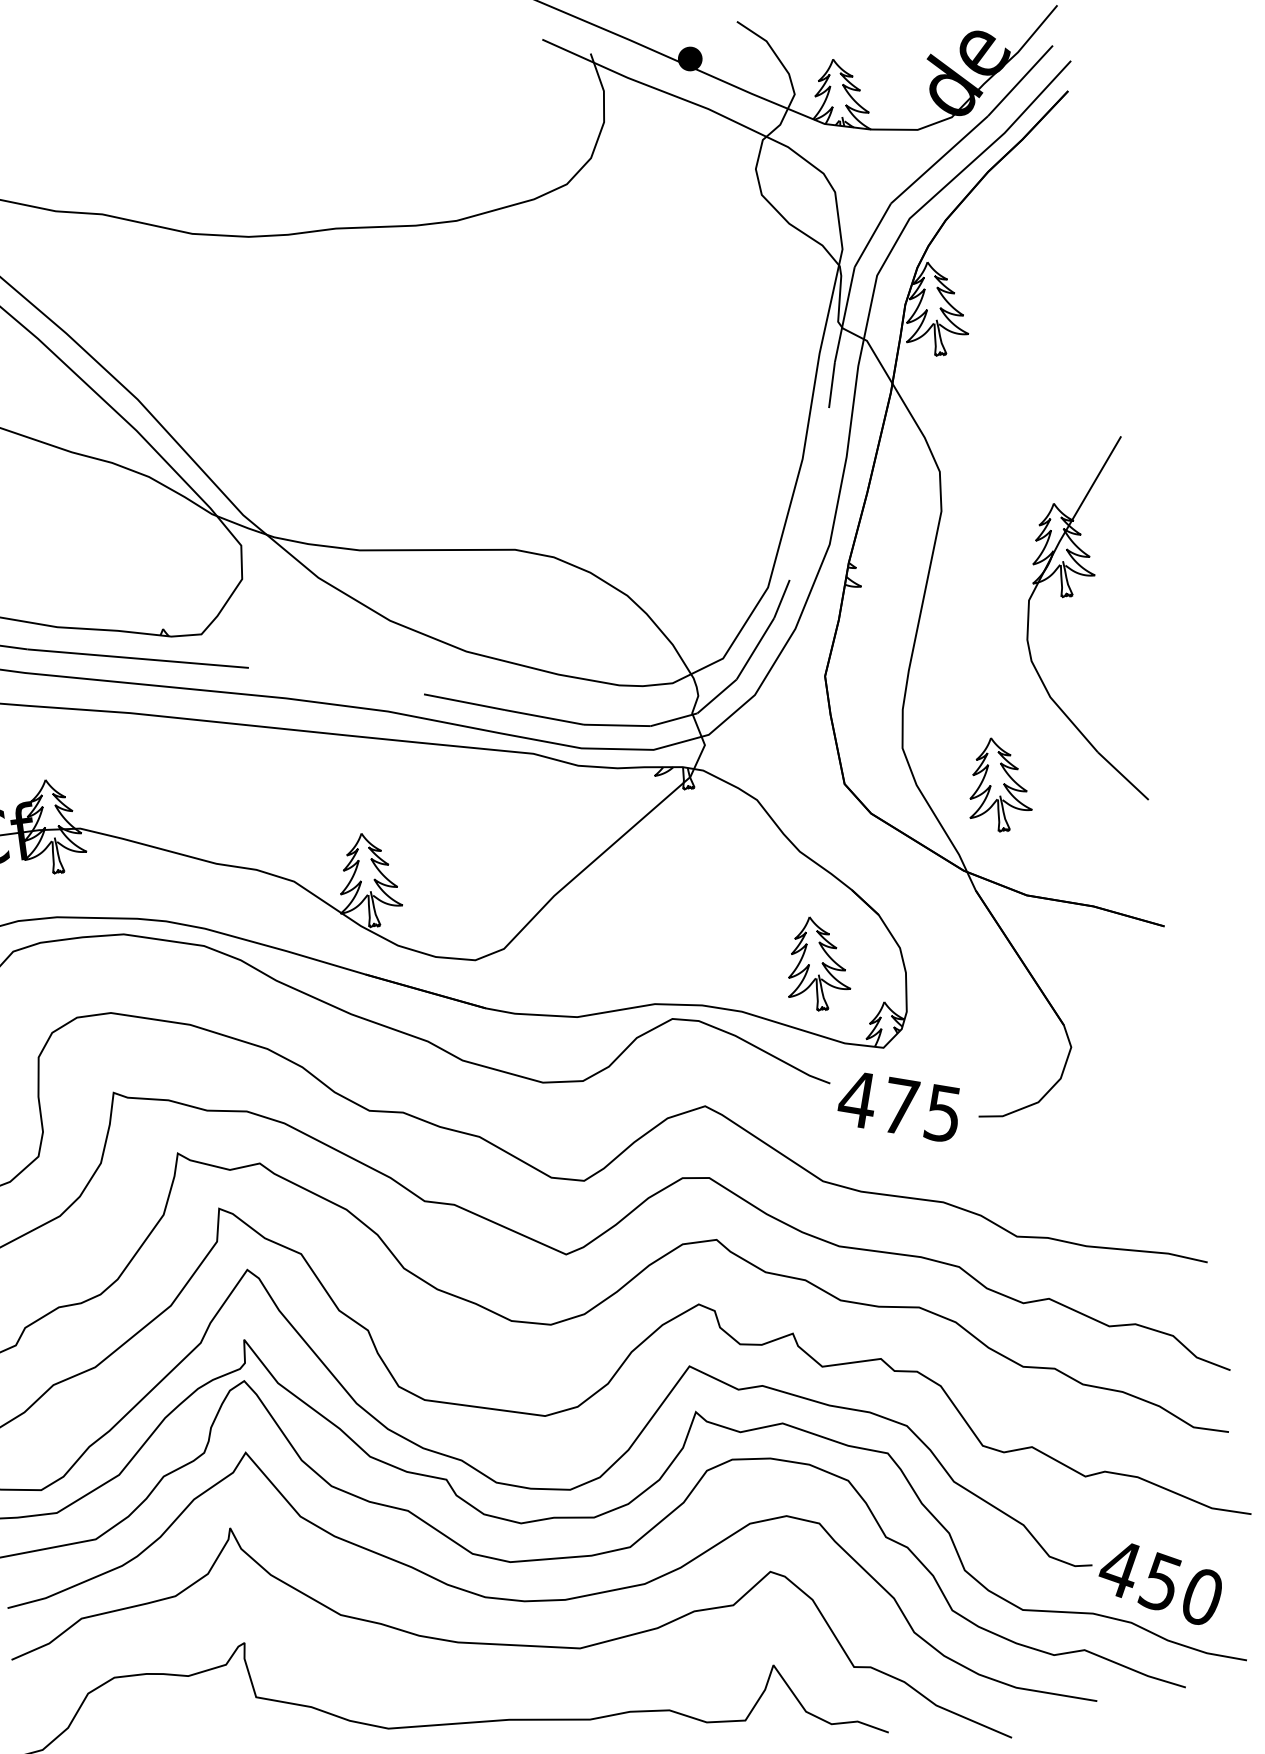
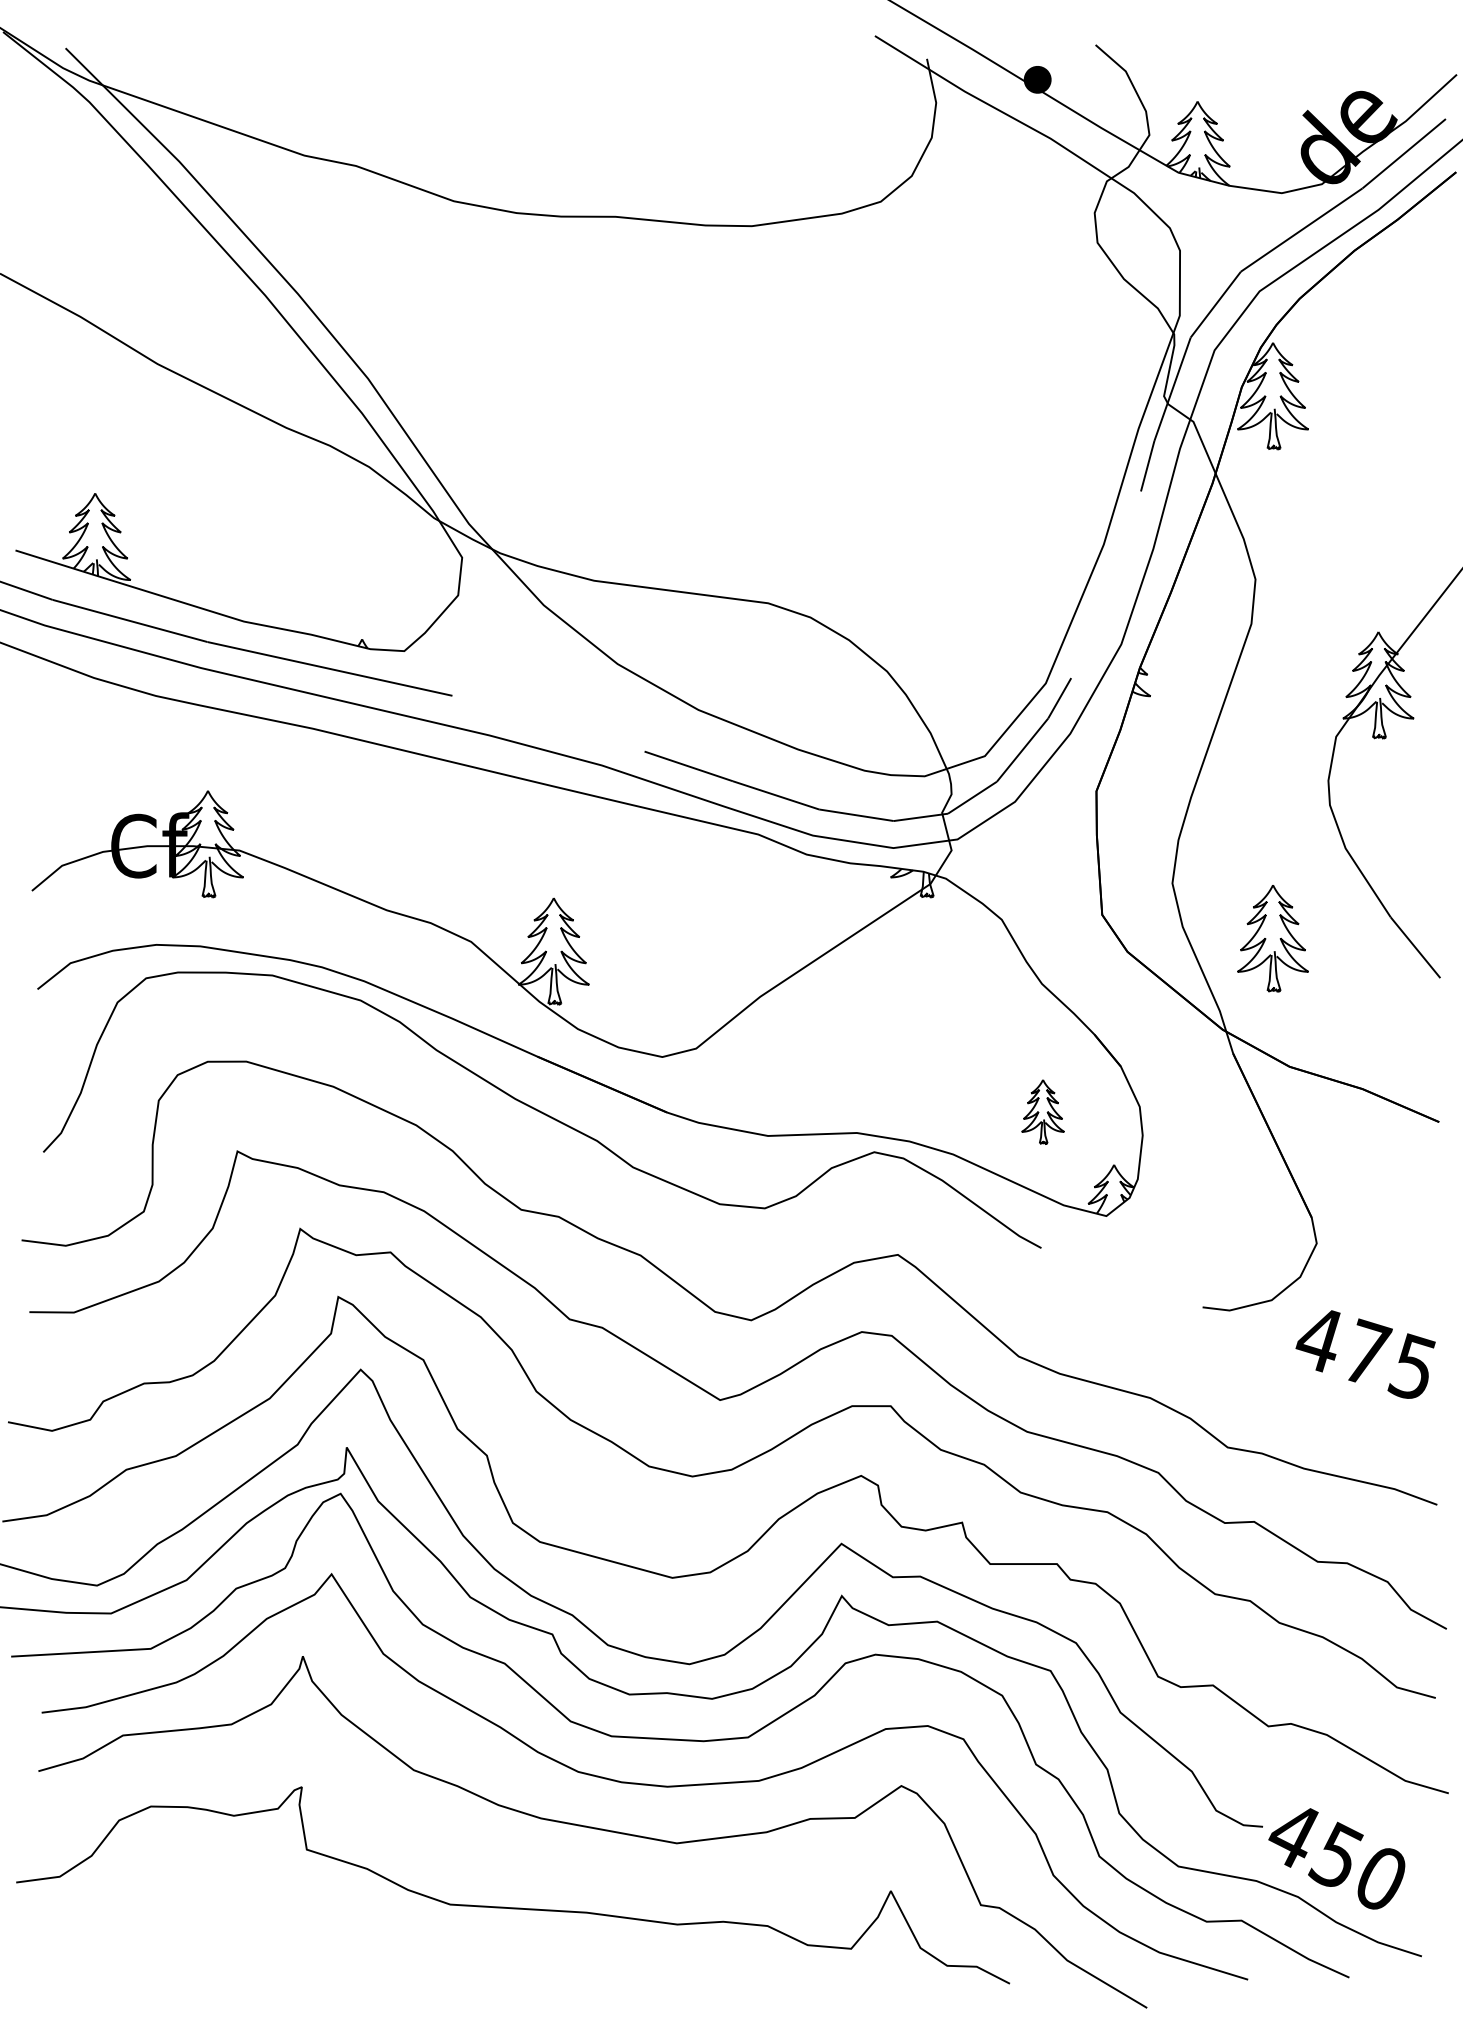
part: (815, 963) -> (1042, 1111), size x0.6
text: (899, 1107) -> (1365, 1354), moved

